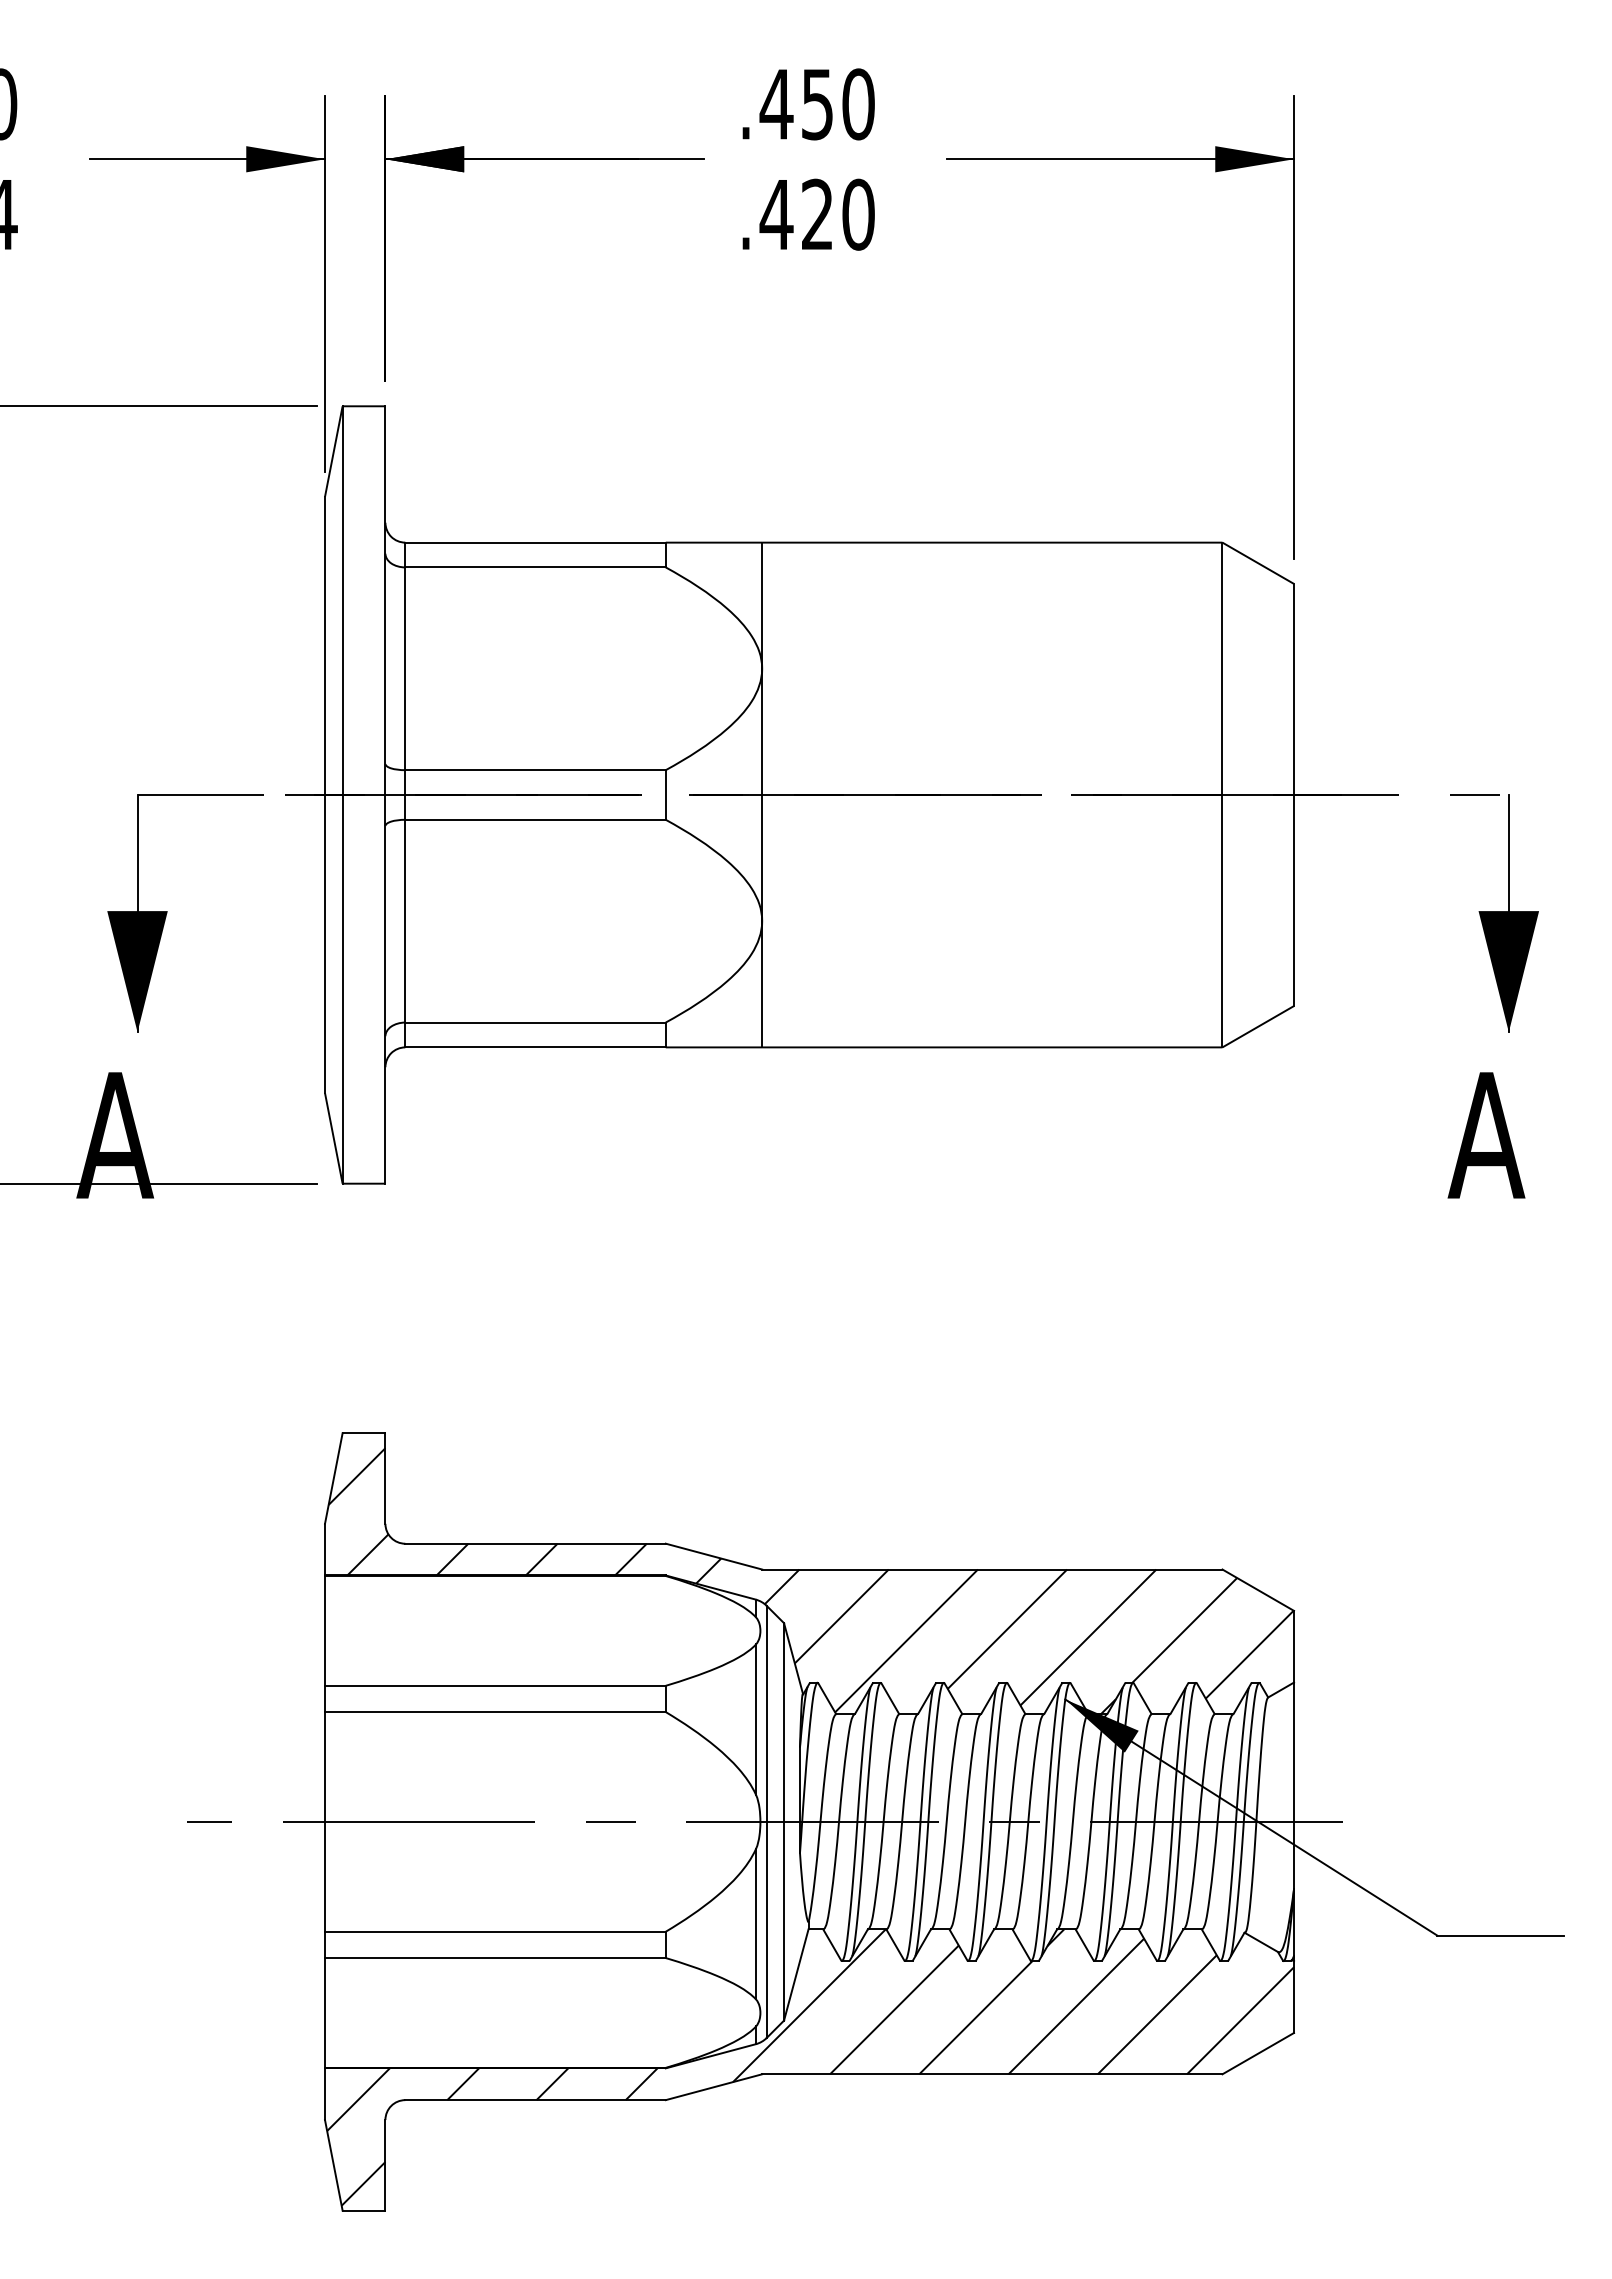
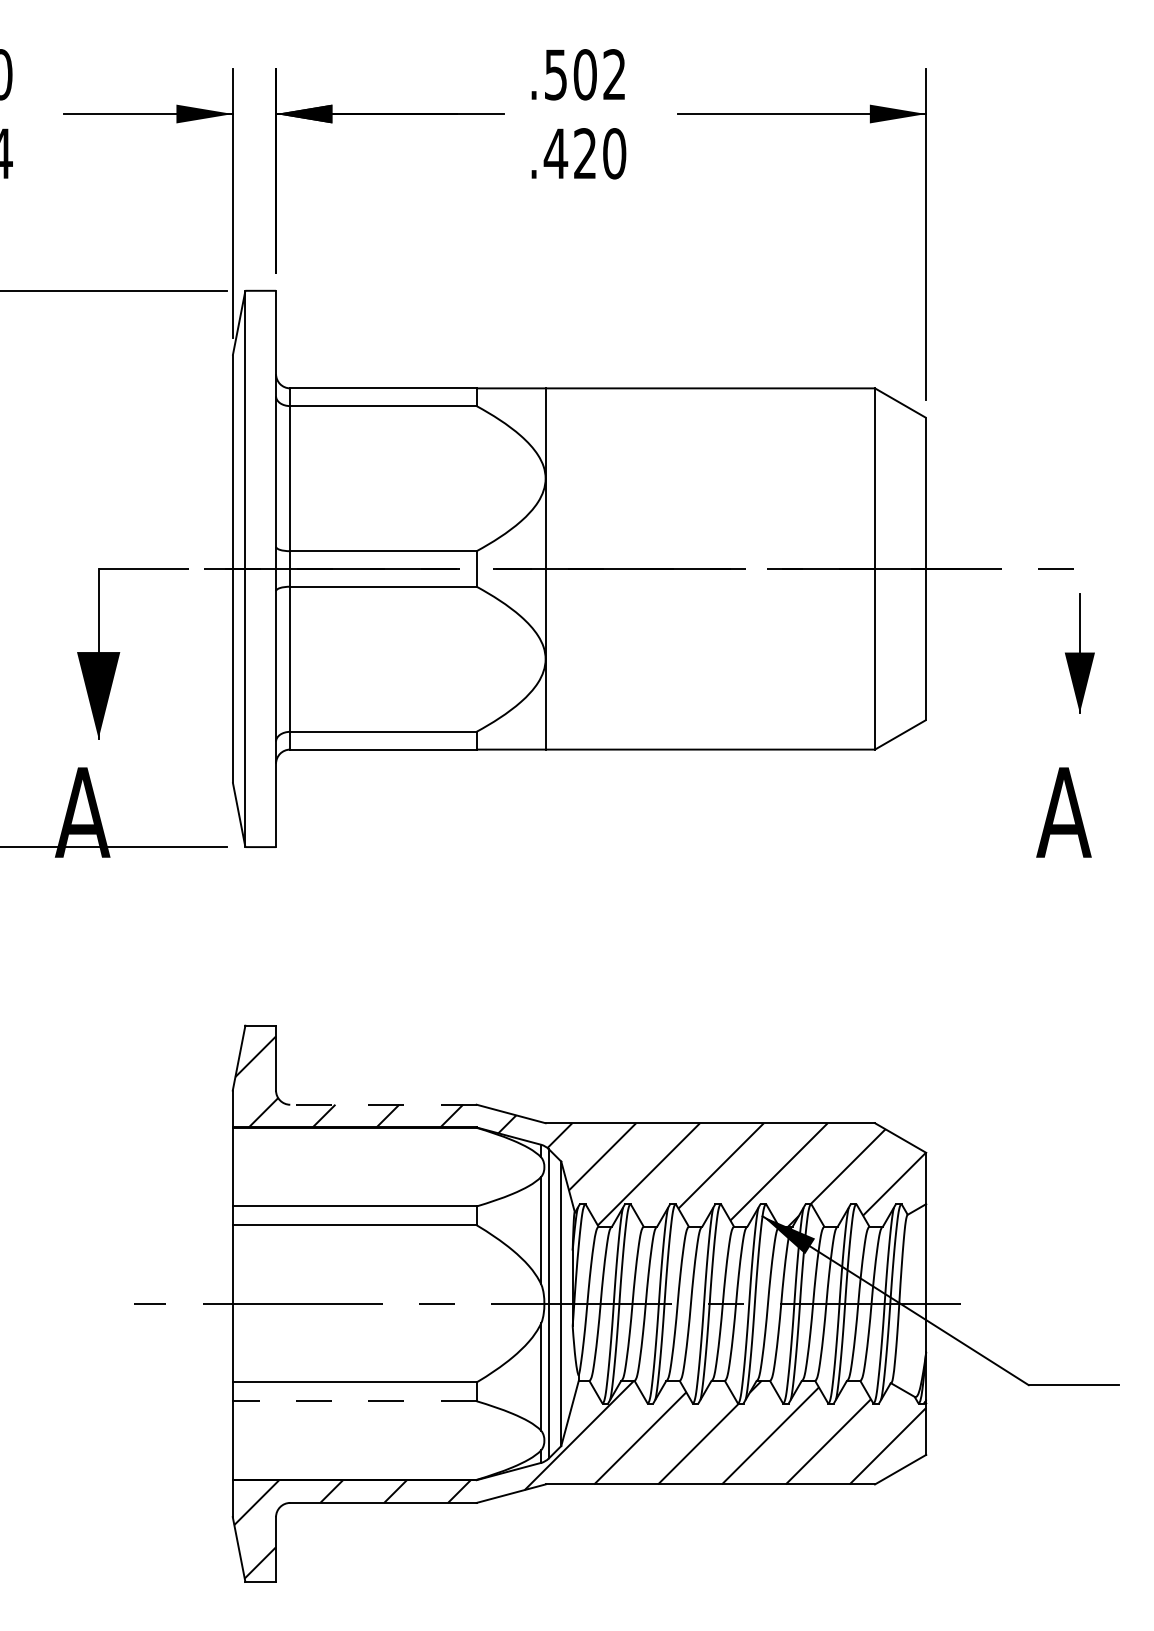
text: (816, 104) -> (584, 74), .450 -> .502
part: (1508, 913) -> (1079, 653), size x0.7
line: (535, 1543) -> (383, 1104), solid -> dashed
line: (494, 1958) -> (354, 1401), solid -> dashed

